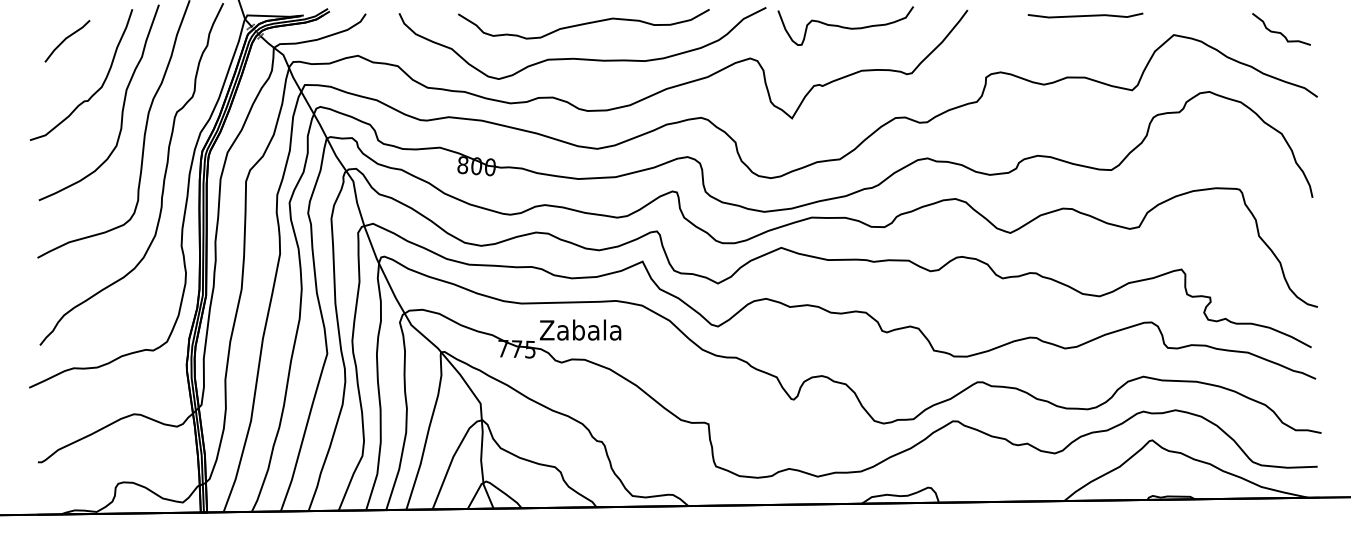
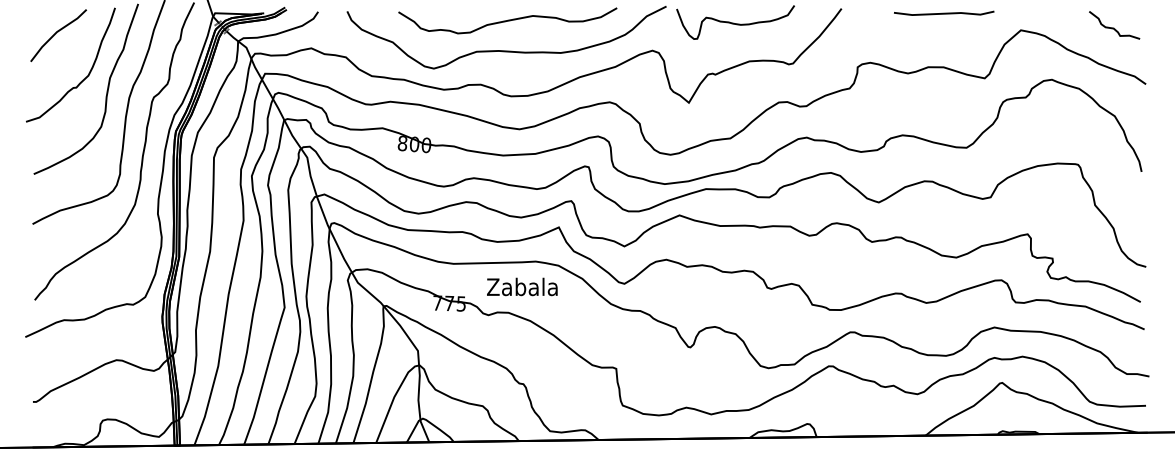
part: (67, 41) -> (58, 35), size x1.43
text: (580, 329) -> (522, 286), moved

